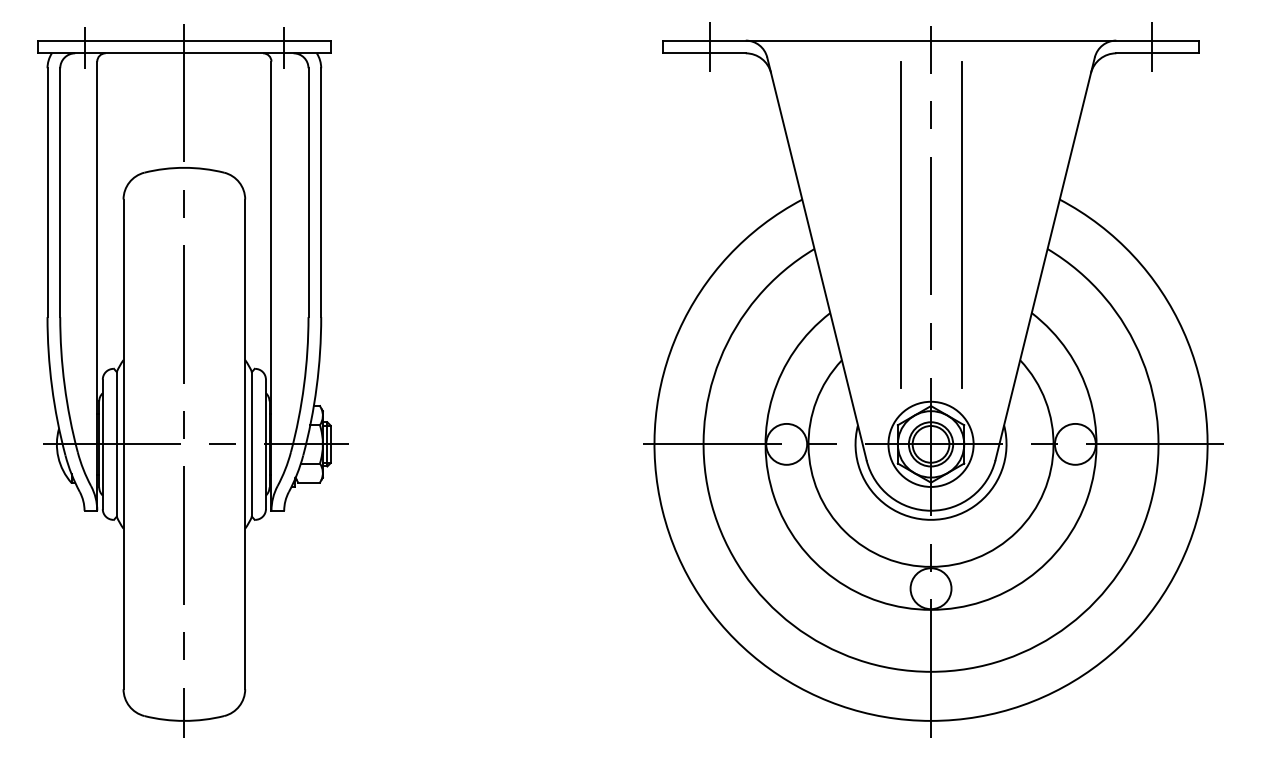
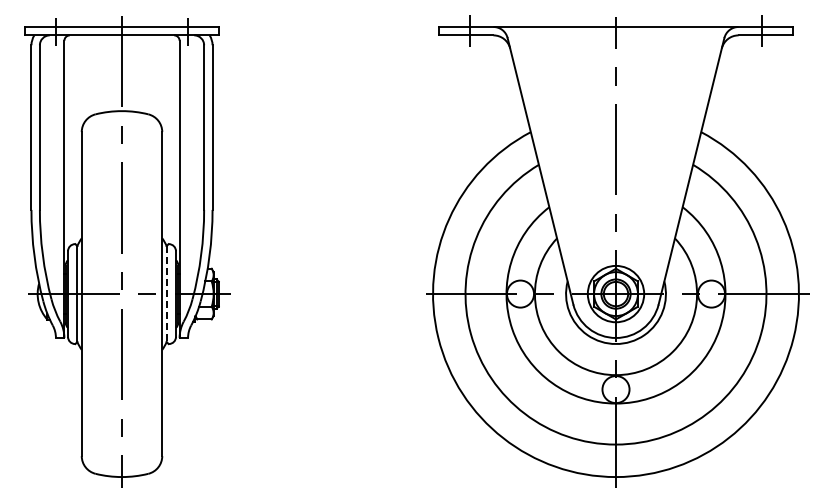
line: (900, 224) -> (595, 148), removed
line: (960, 224) -> (635, 148), removed
line: (251, 444) -> (166, 294), solid -> dashed

